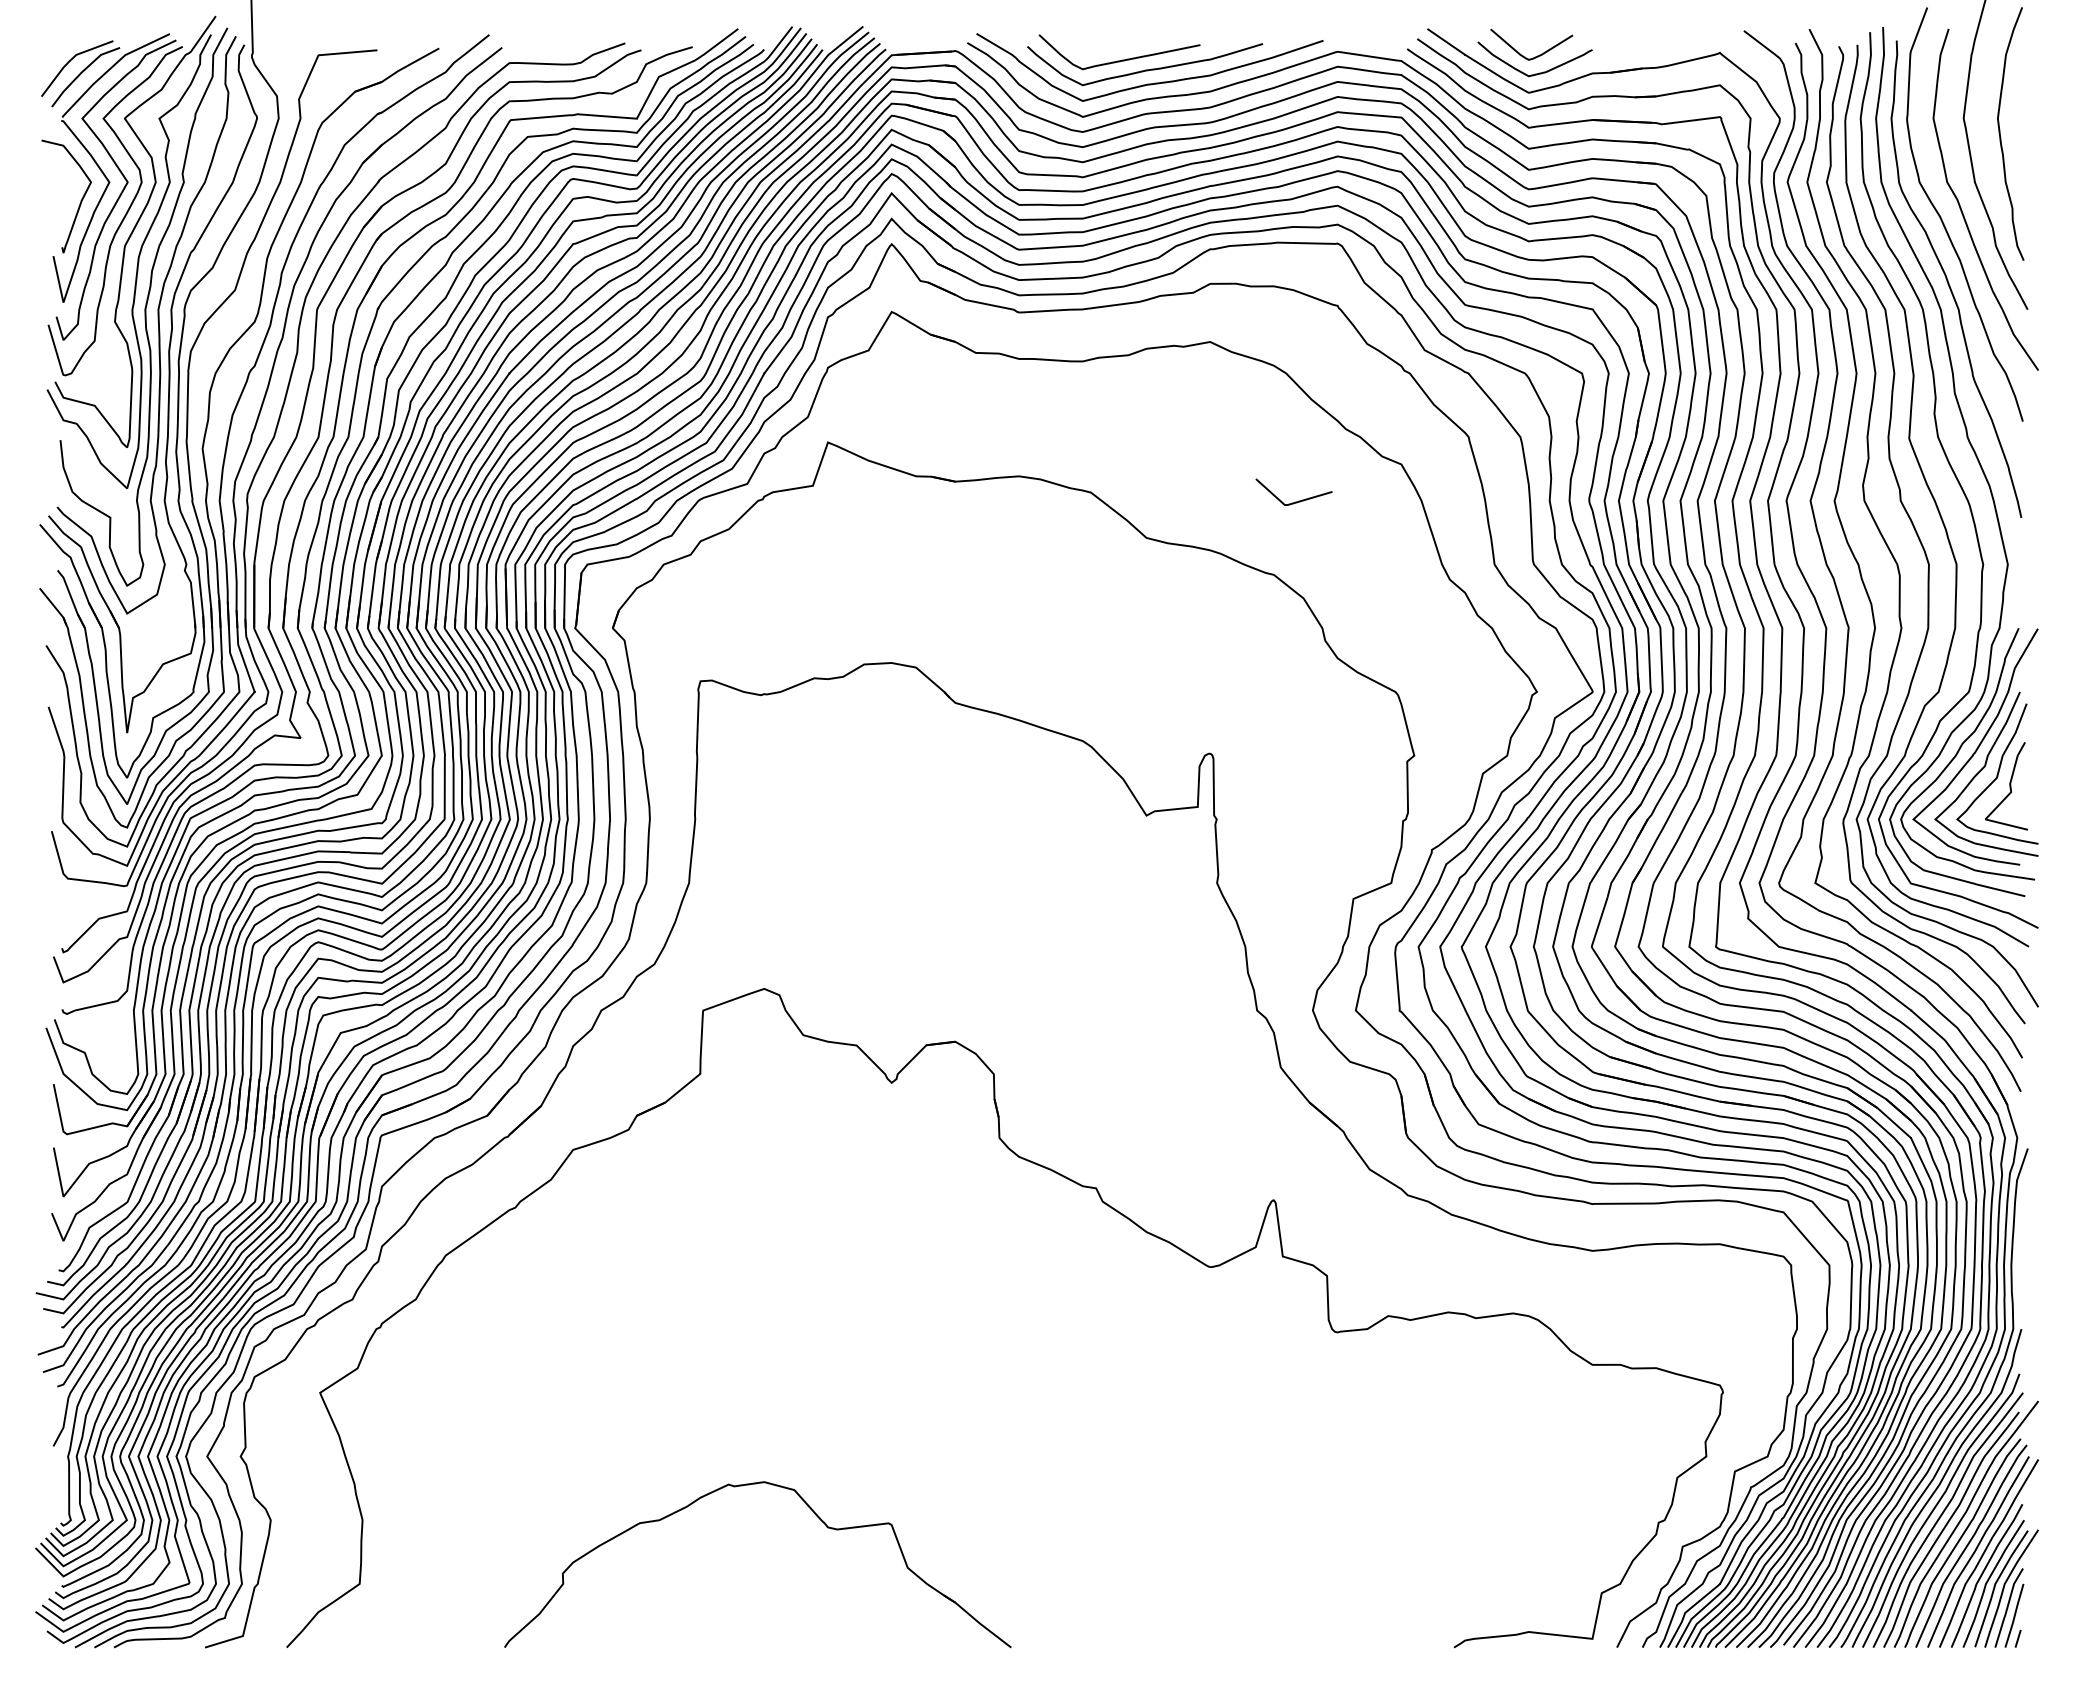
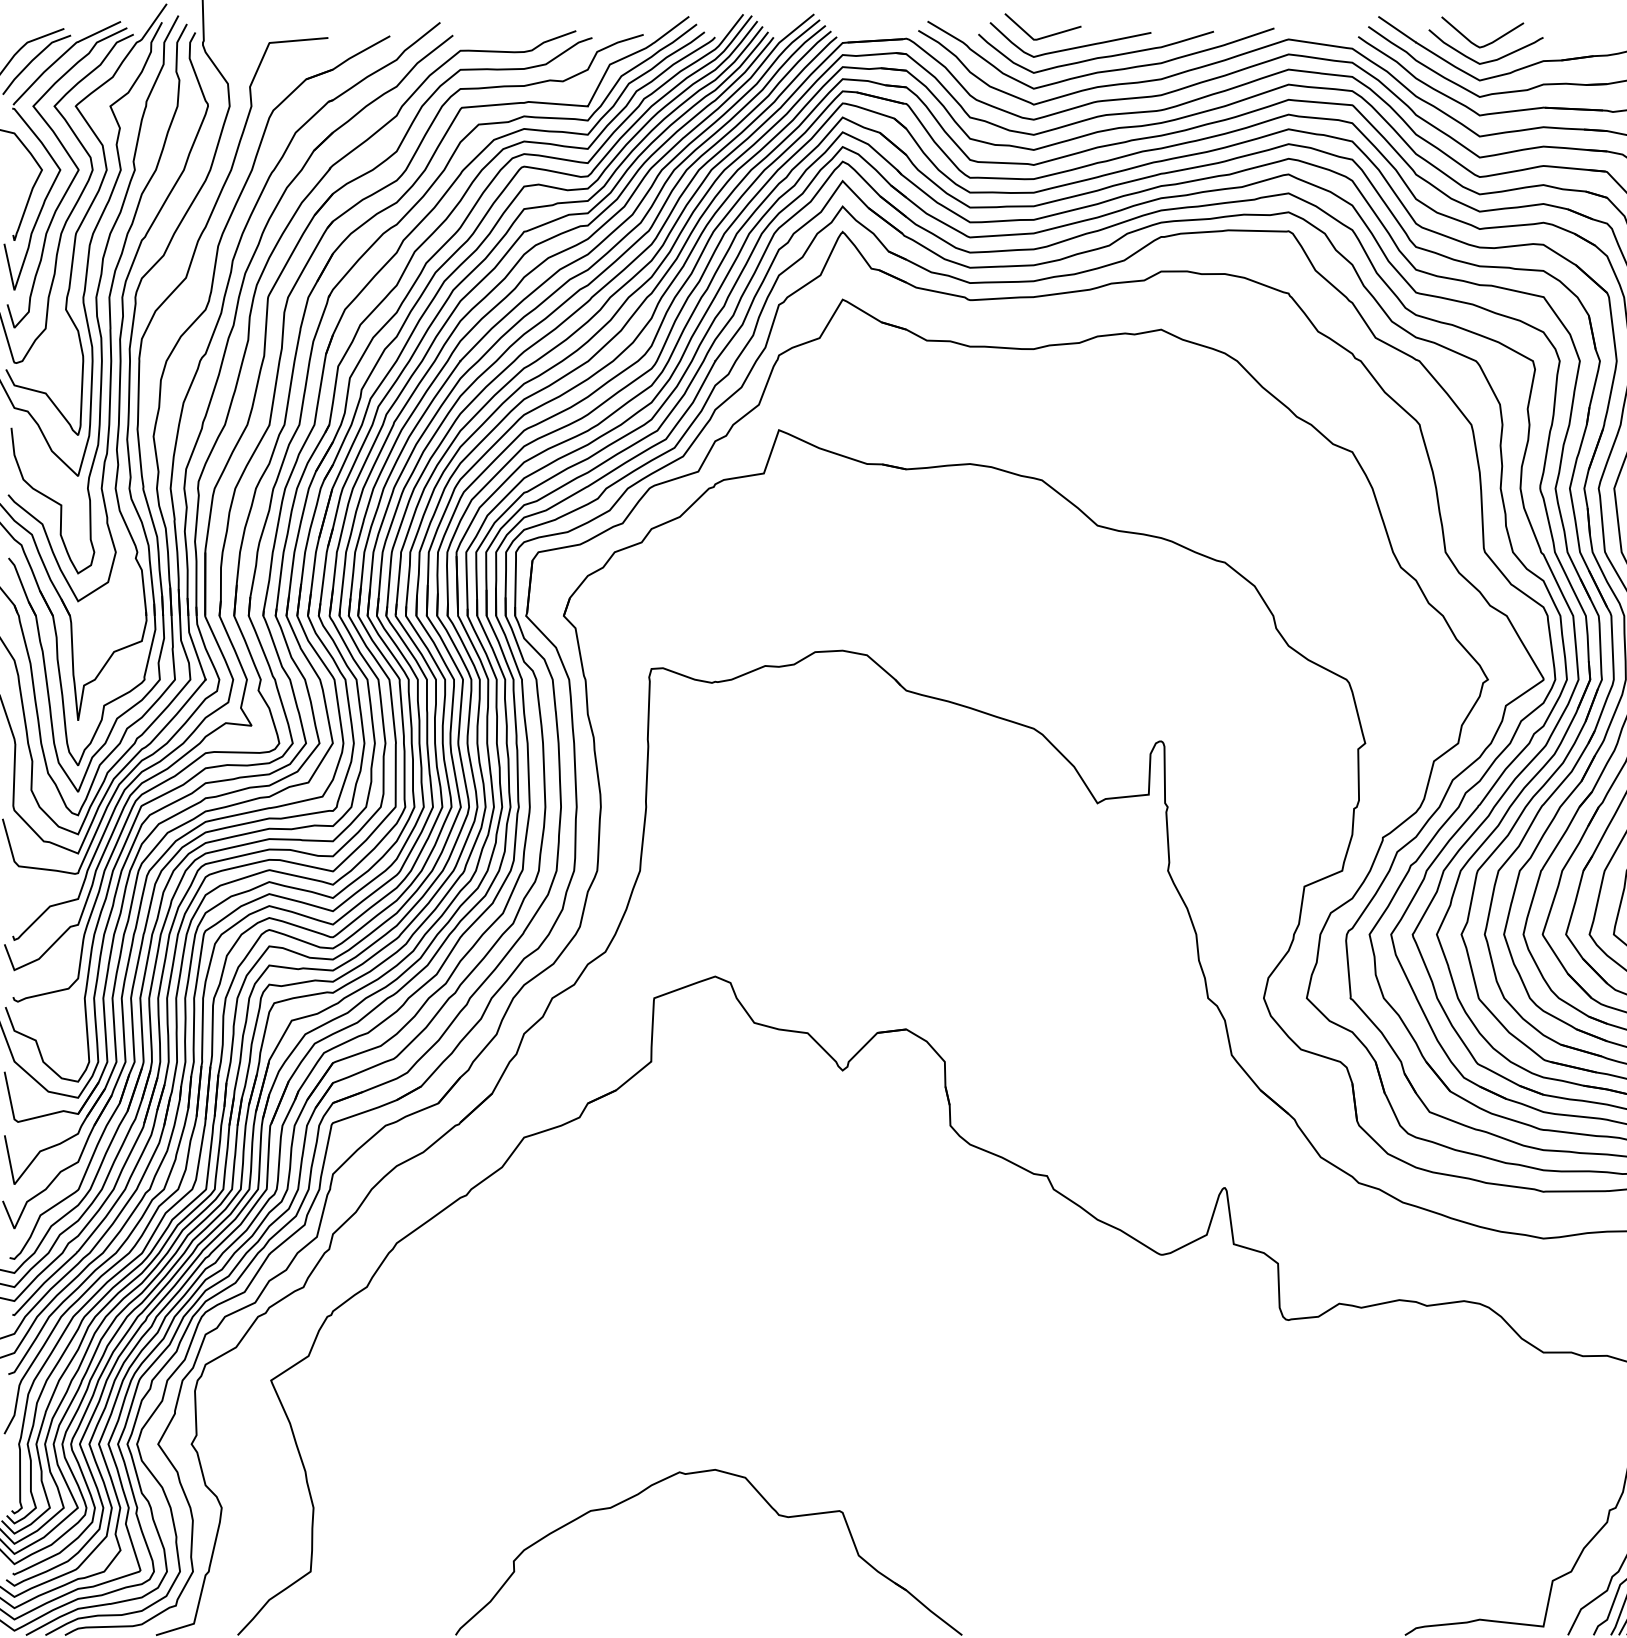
line: (1295, 501) -> (1044, 36), moved

